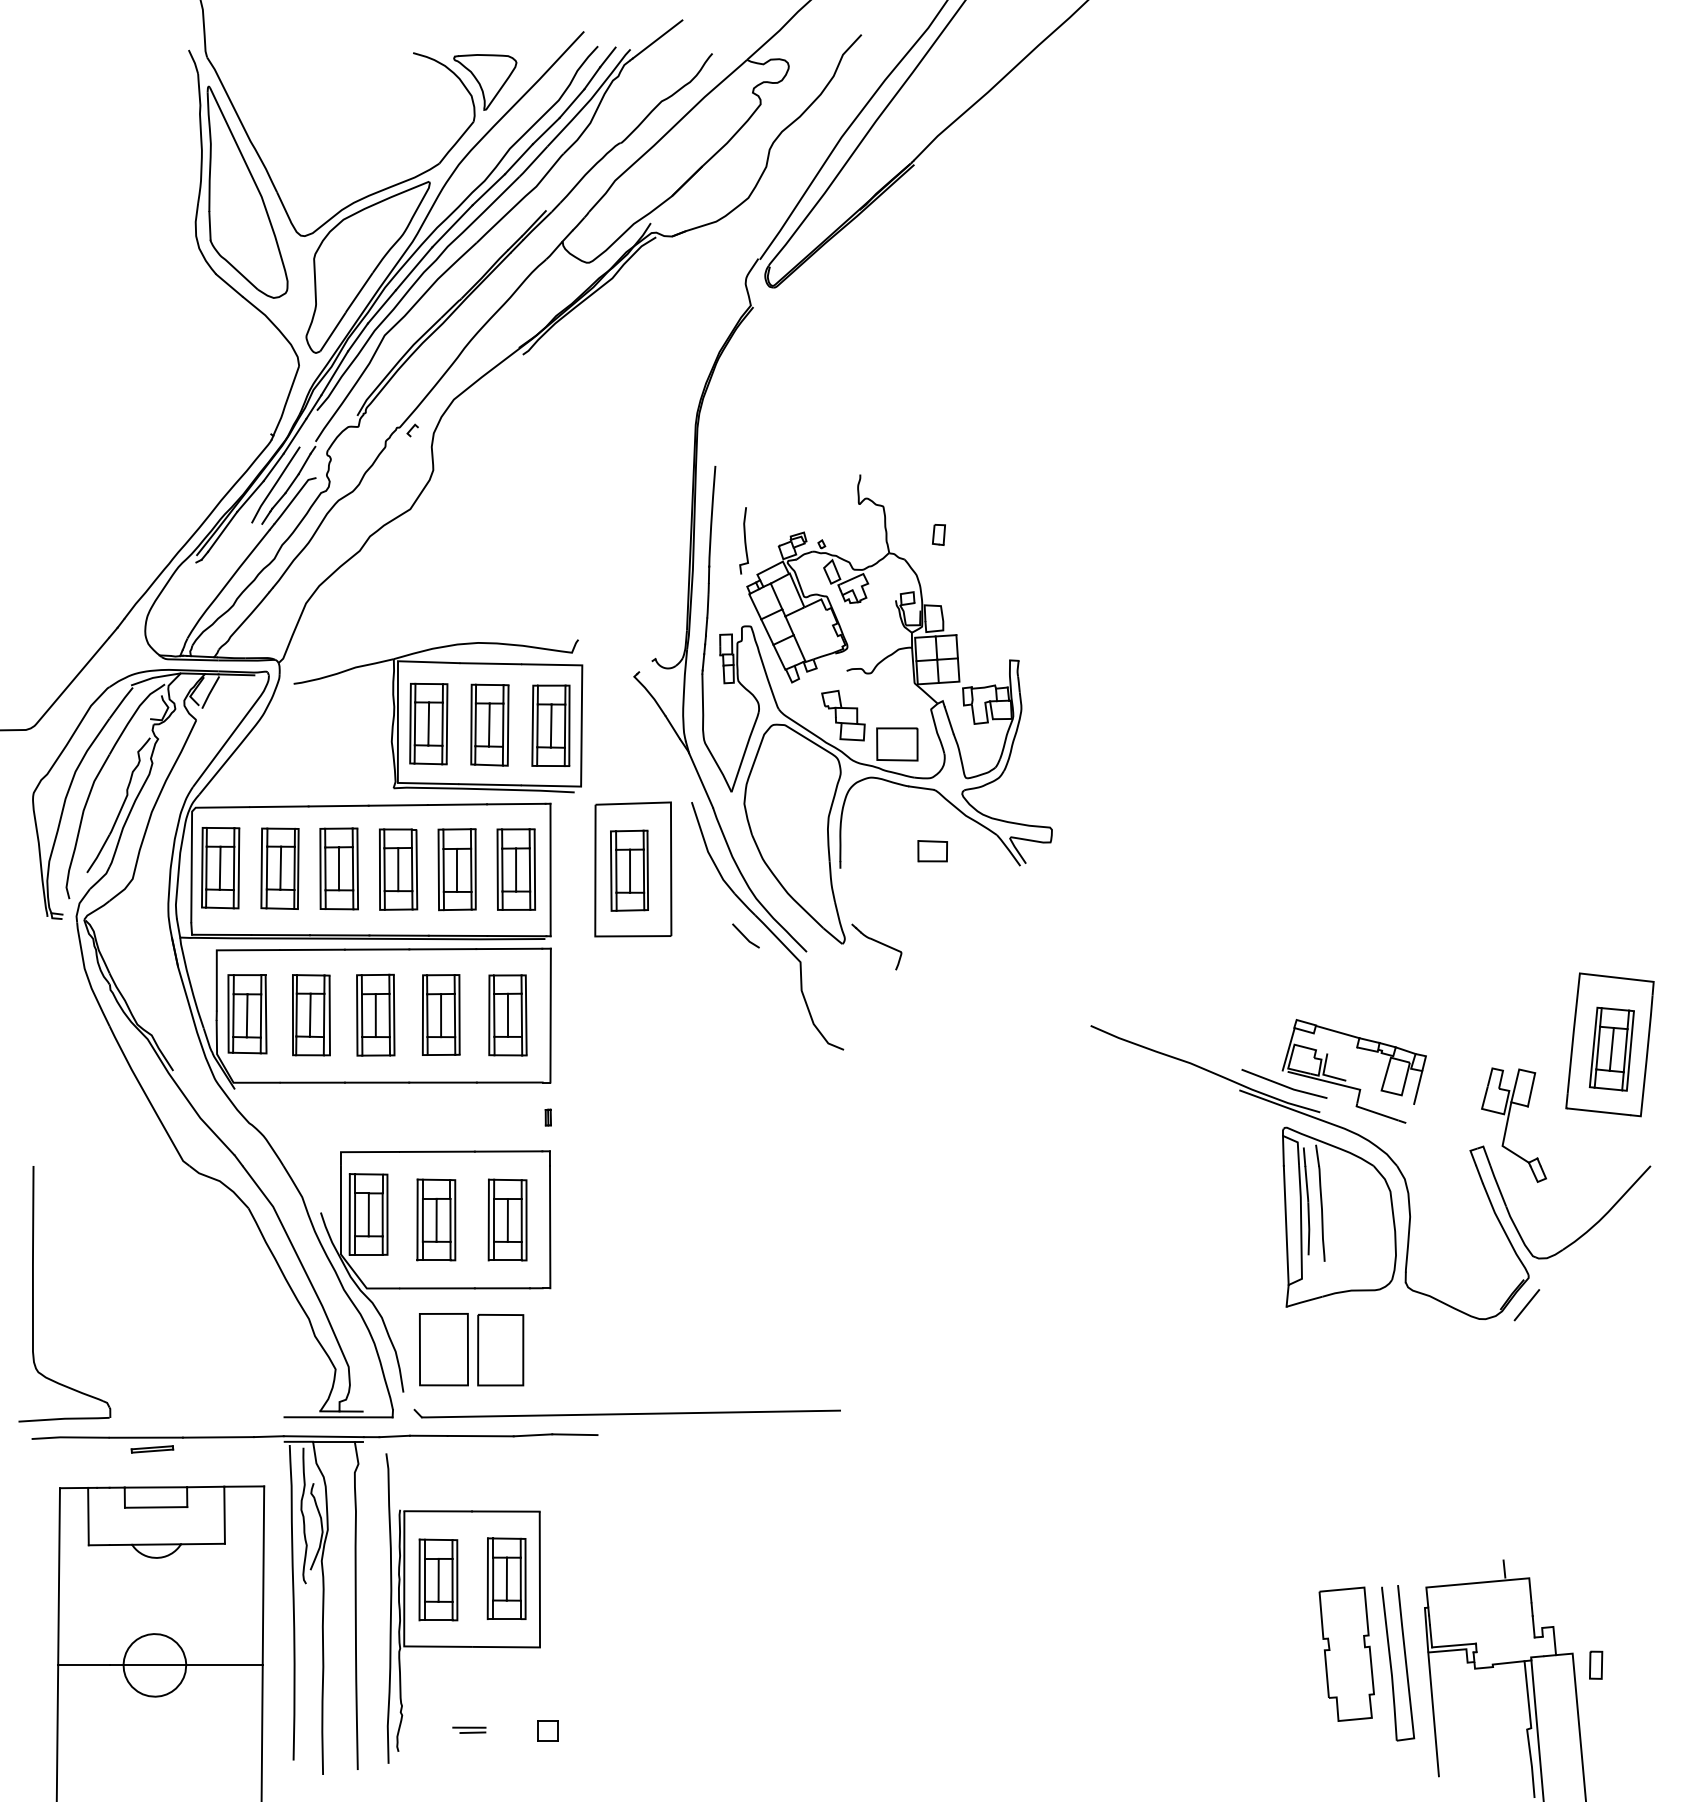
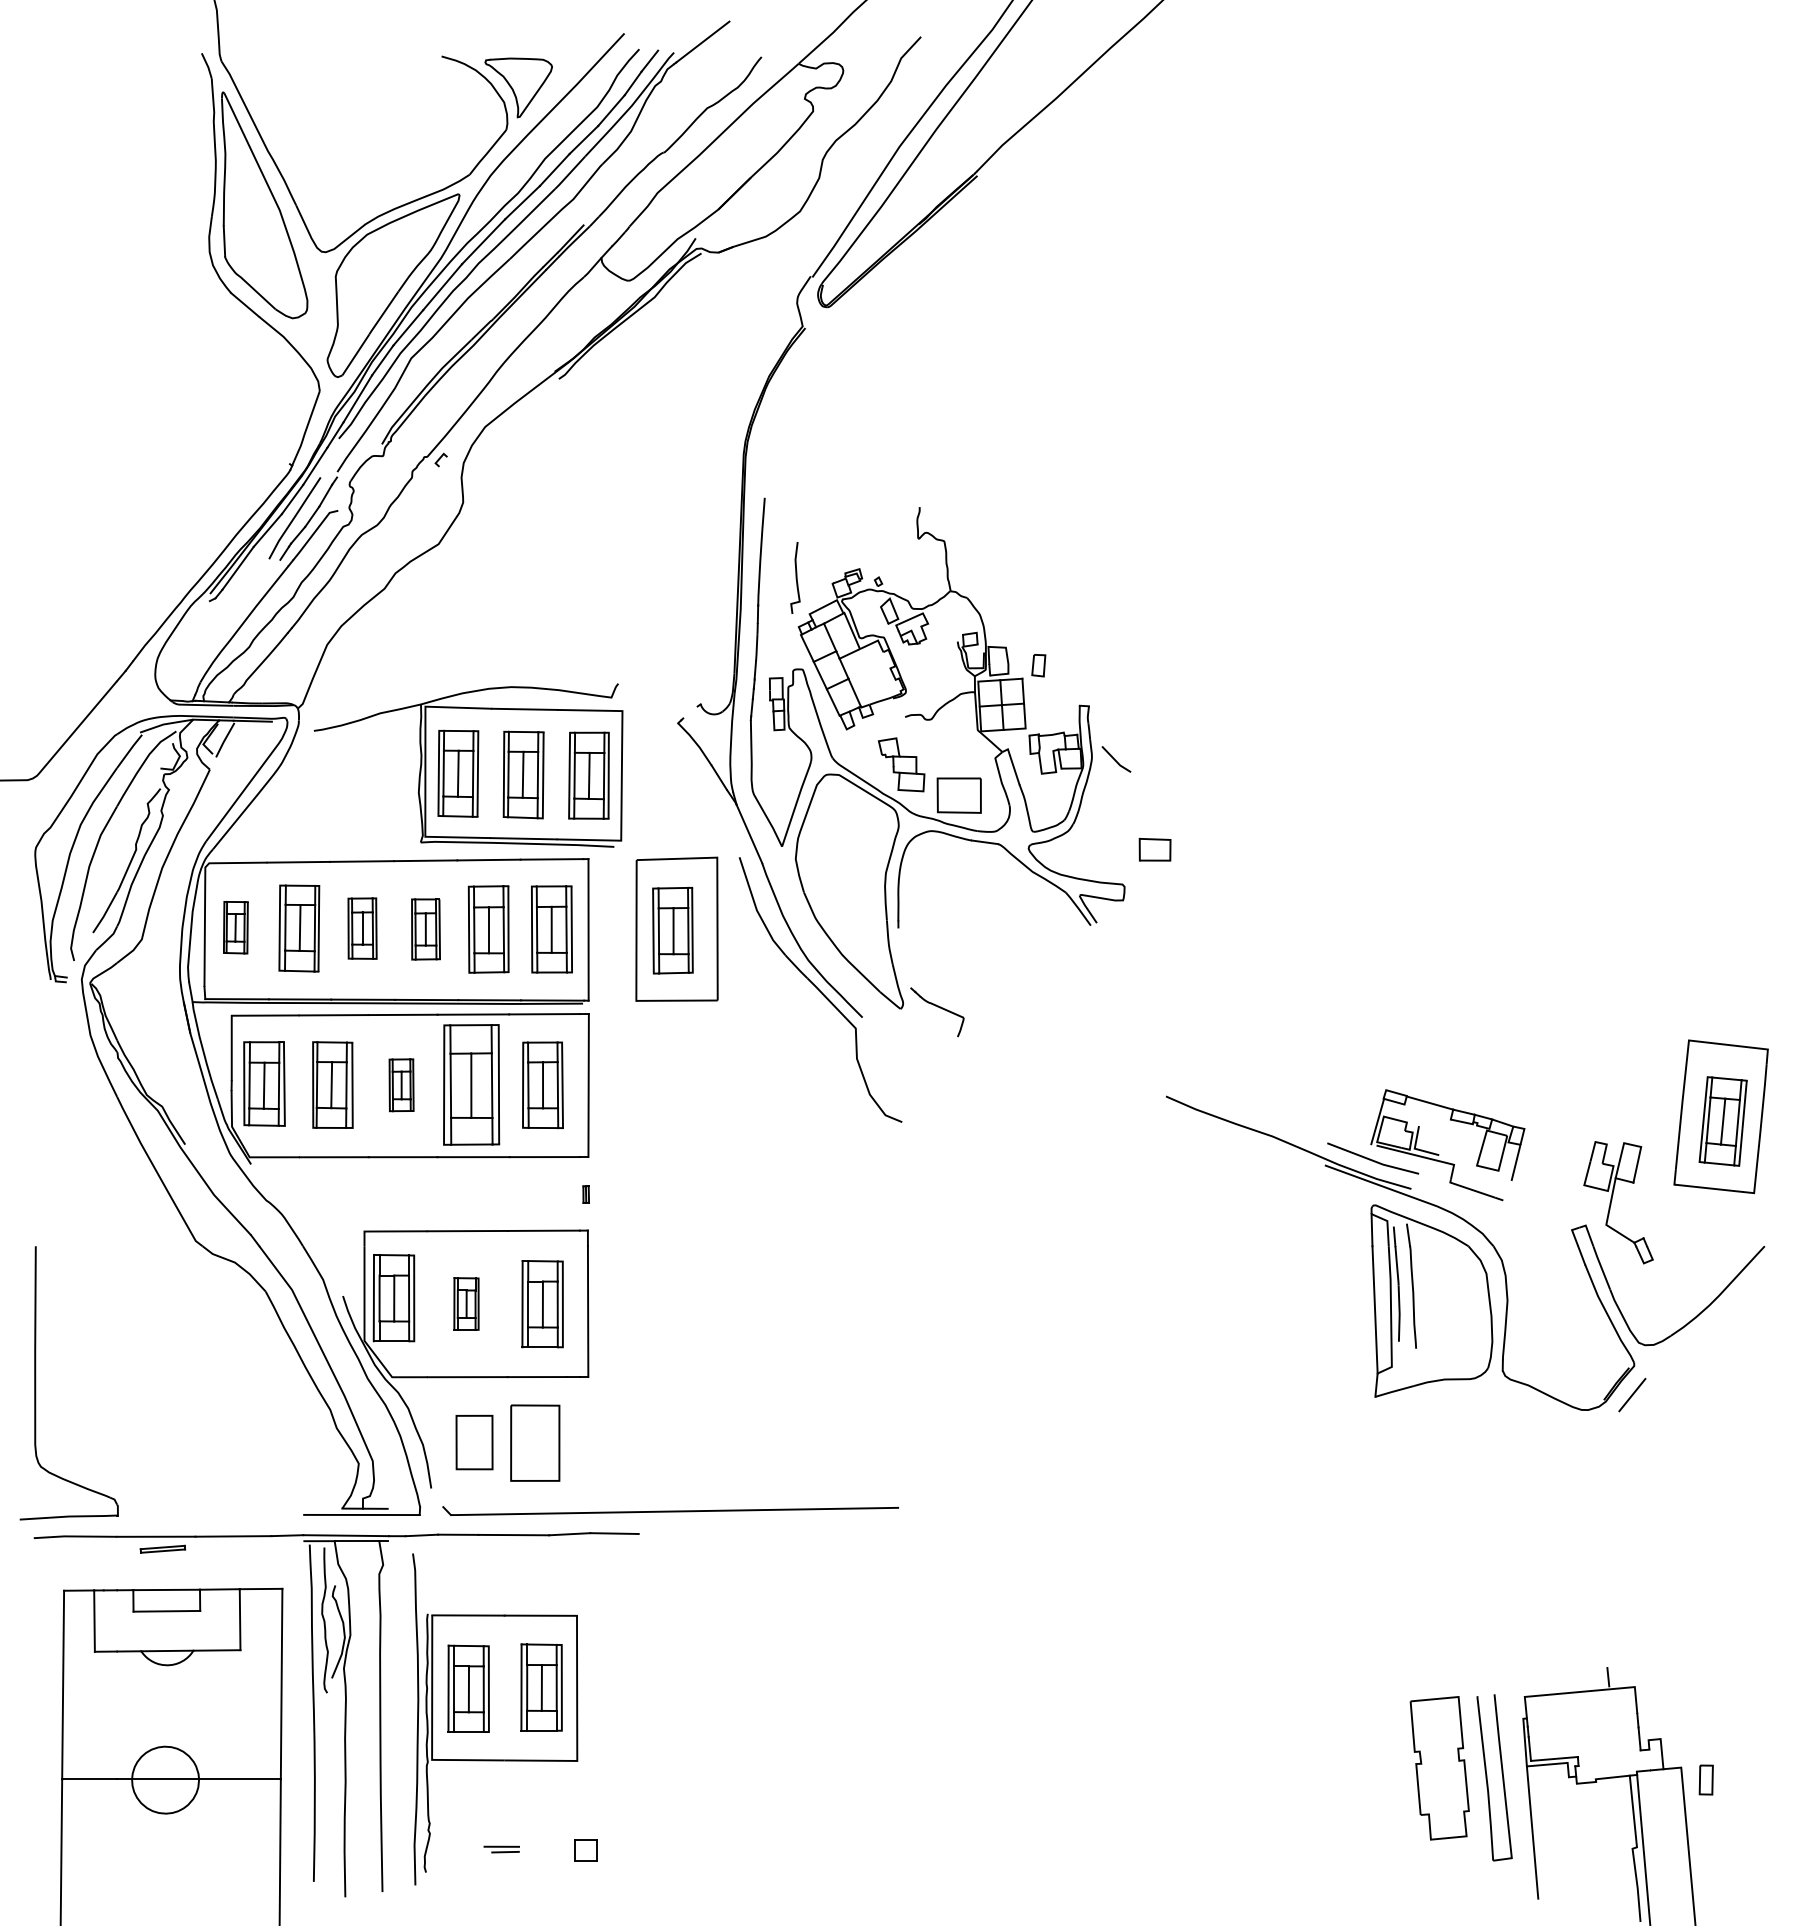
part: (938, 534) -> (1038, 665), moved
part: (932, 850) -> (1154, 849), moved
part: (220, 867) -> (235, 927), size x0.6
part: (339, 868) -> (362, 928), size x0.7
part: (398, 869) -> (425, 929), size x0.7
line: (745, 936) -> (1115, 759), moved
part: (441, 1014) -> (471, 1084), size x1.4
part: (375, 1015) -> (401, 1085), size x0.6
part: (436, 1219) -> (466, 1303), size x0.6
part: (443, 1349) -> (474, 1442), size x0.7

